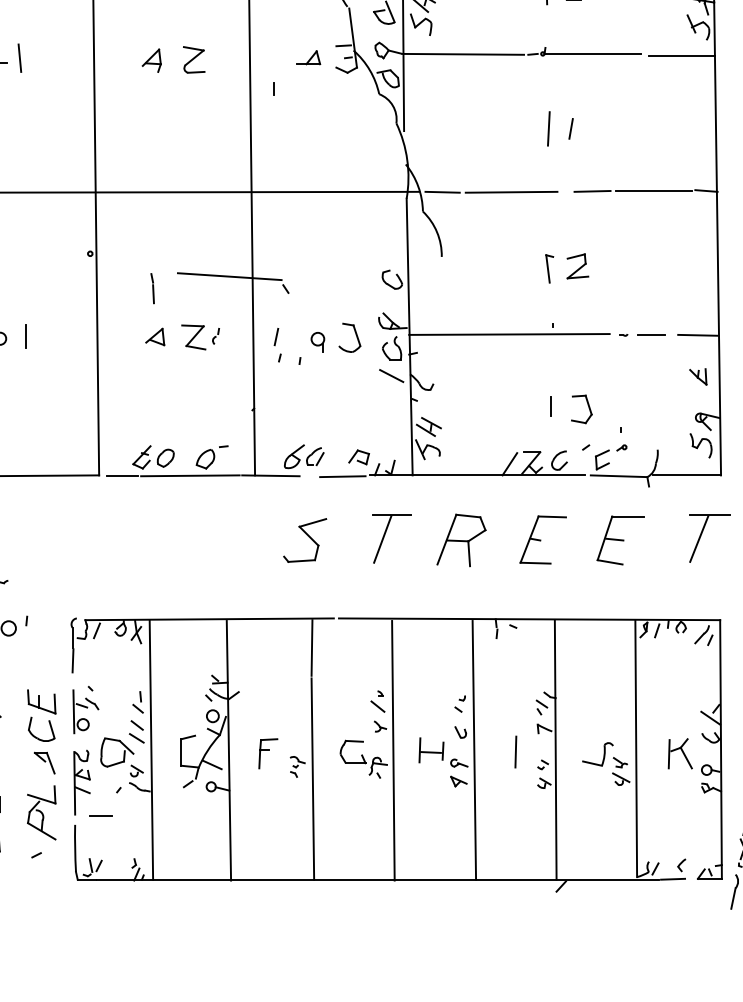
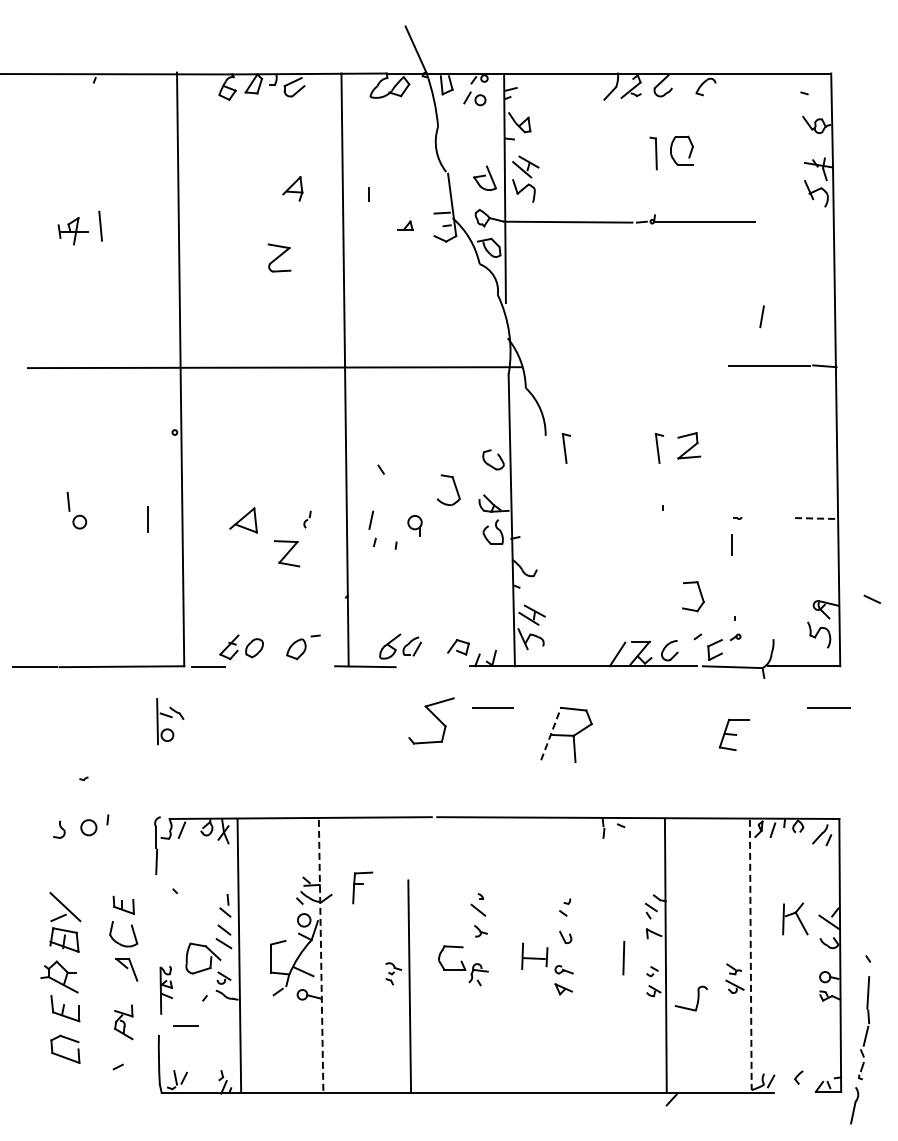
line: (681, 55) -> (798, 223), removed
part: (308, 57) -> (405, 225), size x0.6
part: (194, 59) -> (279, 257), moved
part: (151, 60) -> (292, 188), moved
line: (273, 88) -> (368, 194), moved
line: (548, 128) -> (658, 300), removed
line: (570, 128) -> (761, 316), moved
line: (592, 191) -> (704, 366), removed
line: (442, 192) -> (546, 367), removed
line: (510, 192) -> (618, 367), removed
part: (461, 268) -> (566, 448), added
line: (229, 276) -> (321, 456), removed
part: (152, 288) -> (240, 469), removed
part: (355, 334) -> (454, 486), moved
line: (508, 334) -> (616, 517), removed
line: (651, 335) -> (766, 518), removed
line: (697, 335) -> (815, 518), solid -> dashed
line: (25, 336) -> (147, 519), moved
part: (154, 336) -> (242, 519), size x1.4
part: (194, 337) -> (287, 553), moved
line: (391, 376) -> (492, 561), removed
part: (697, 377) -> (815, 562), removed
line: (550, 406) -> (731, 544), moved
line: (190, 475) -> (280, 666), removed
line: (343, 476) -> (441, 667), removed
line: (382, 539) -> (483, 733), removed
line: (447, 539) -> (551, 733), solid -> dashed
line: (698, 539) -> (816, 733), removed
part: (305, 540) -> (431, 720), moved
part: (543, 540) -> (652, 734), removed
part: (620, 540) -> (734, 734), size x0.6
line: (311, 647) -> (408, 847), removed
part: (41, 702) -> (123, 905), size x0.7
part: (86, 711) -> (170, 721), moved
line: (473, 749) -> (579, 955), removed
line: (635, 749) -> (750, 955), solid -> dashed
line: (229, 750) -> (321, 956), solid -> dashed
line: (393, 750) -> (494, 956), removed
part: (268, 753) -> (362, 887), moved
part: (680, 753) -> (795, 918), moved
part: (603, 754) -> (697, 998), moved
part: (82, 781) -> (166, 989), size x0.7
part: (41, 813) -> (123, 1022), size x0.6
line: (672, 878) -> (789, 1091), removed

